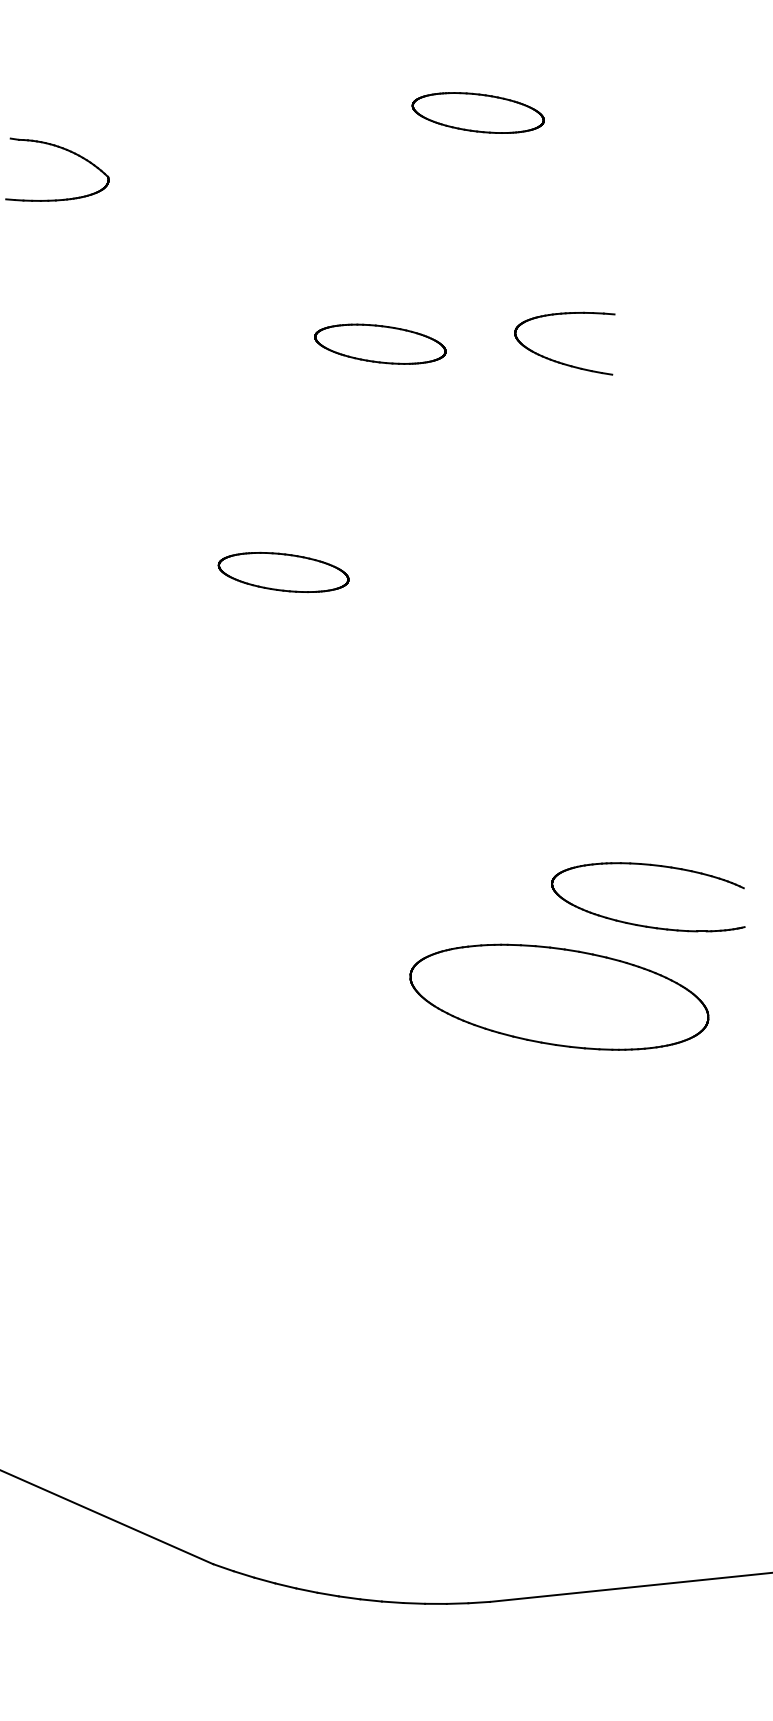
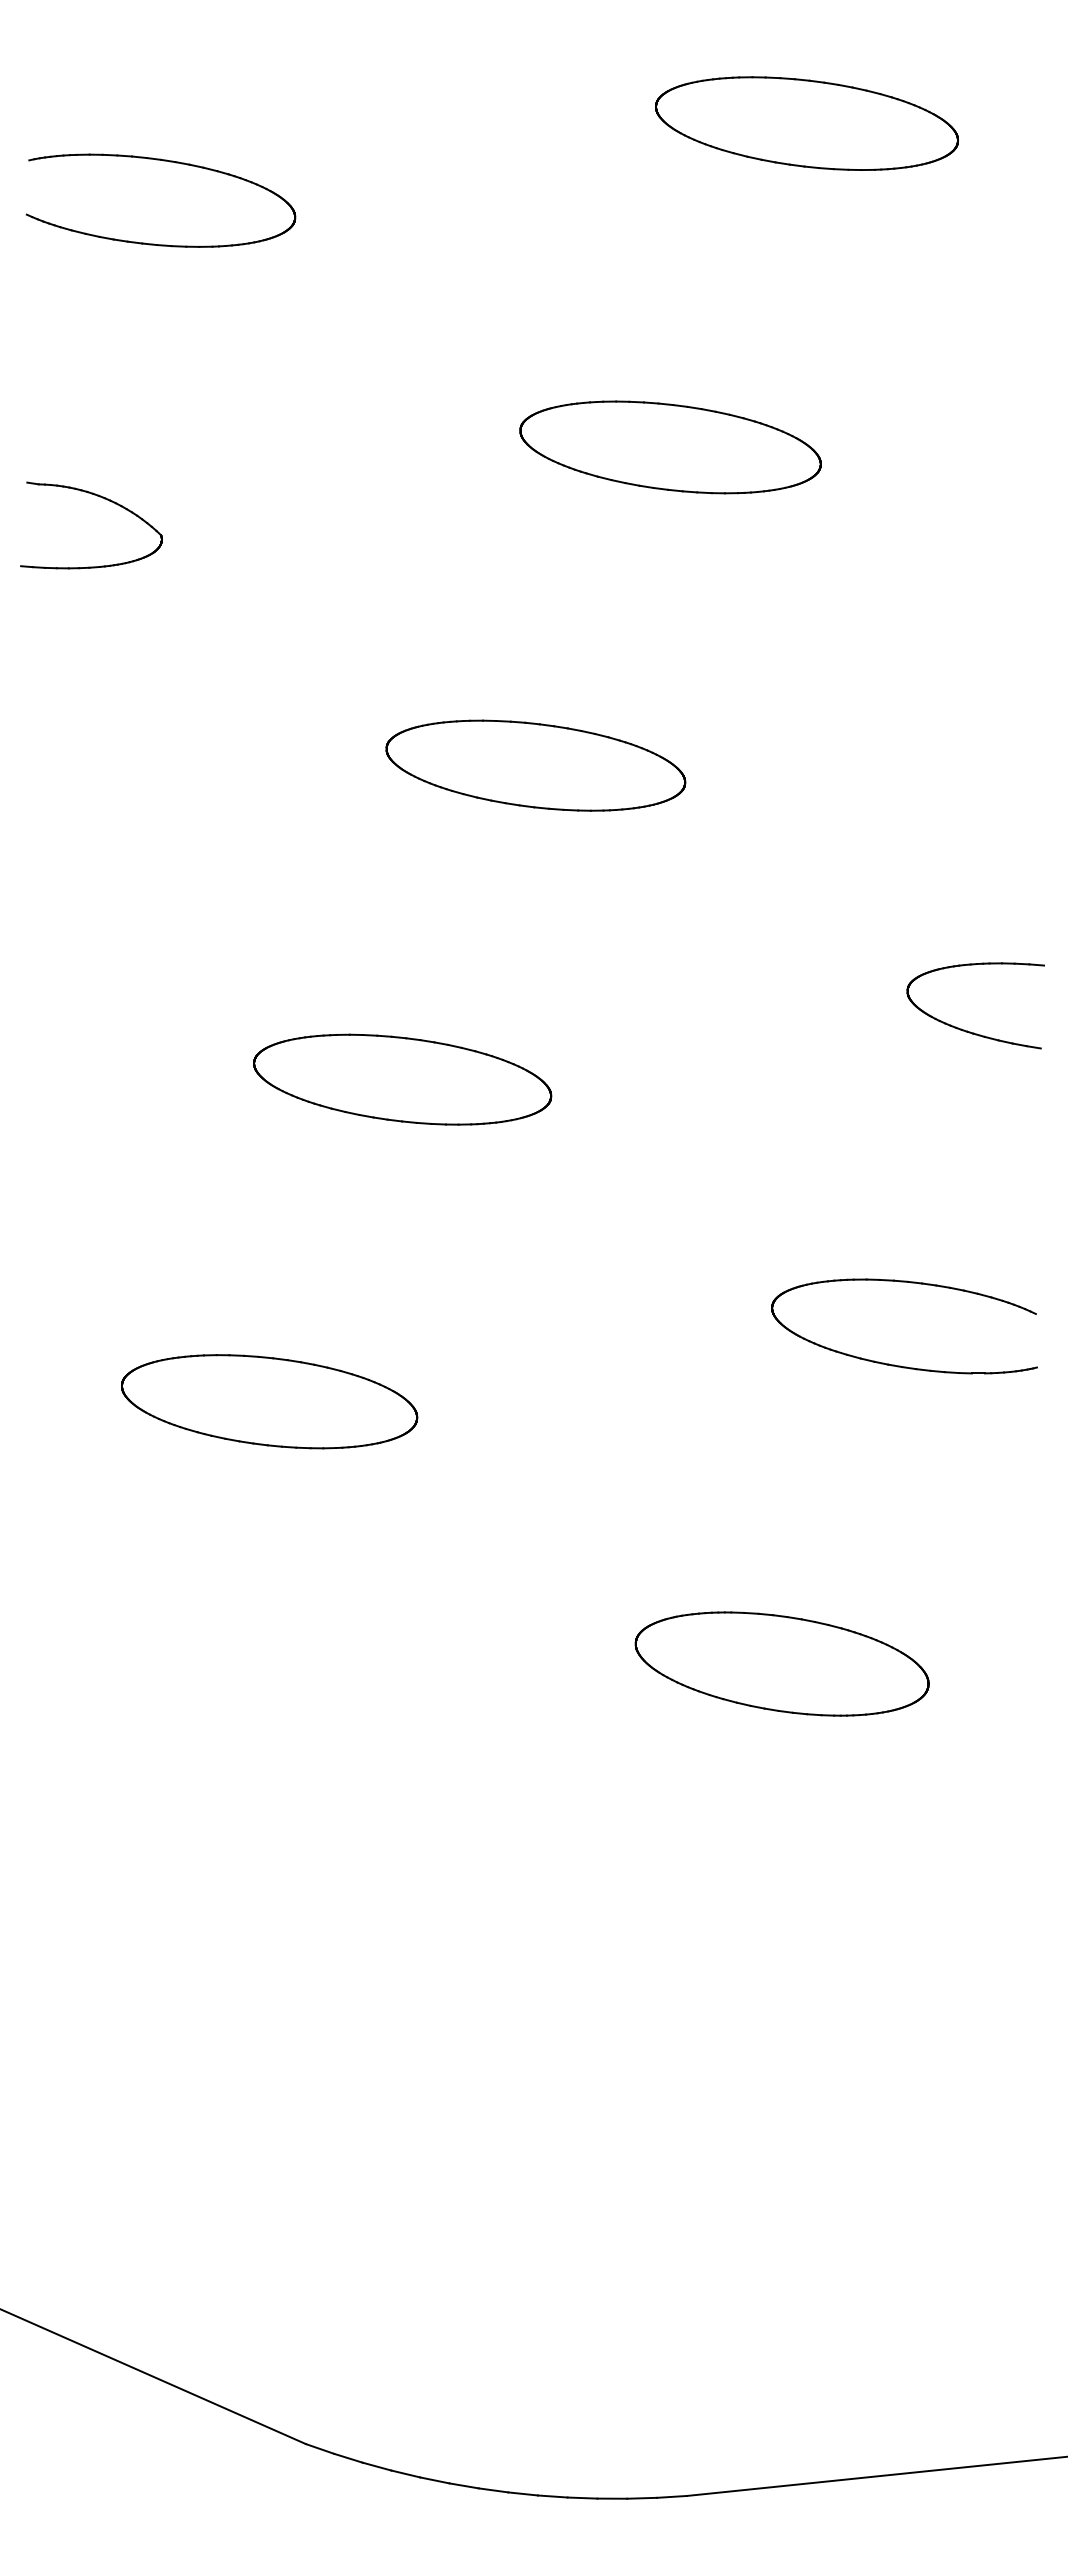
part: (478, 113) -> (670, 447), size x1.67
part: (380, 344) -> (535, 765), size x1.67
part: (558, 361) -> (967, 1030), moved
part: (283, 572) -> (402, 1079), size x1.67
part: (186, 806) -> (269, 1401), added
part: (645, 925) -> (900, 1365), moved
part: (558, 996) -> (781, 1663), size x0.71

